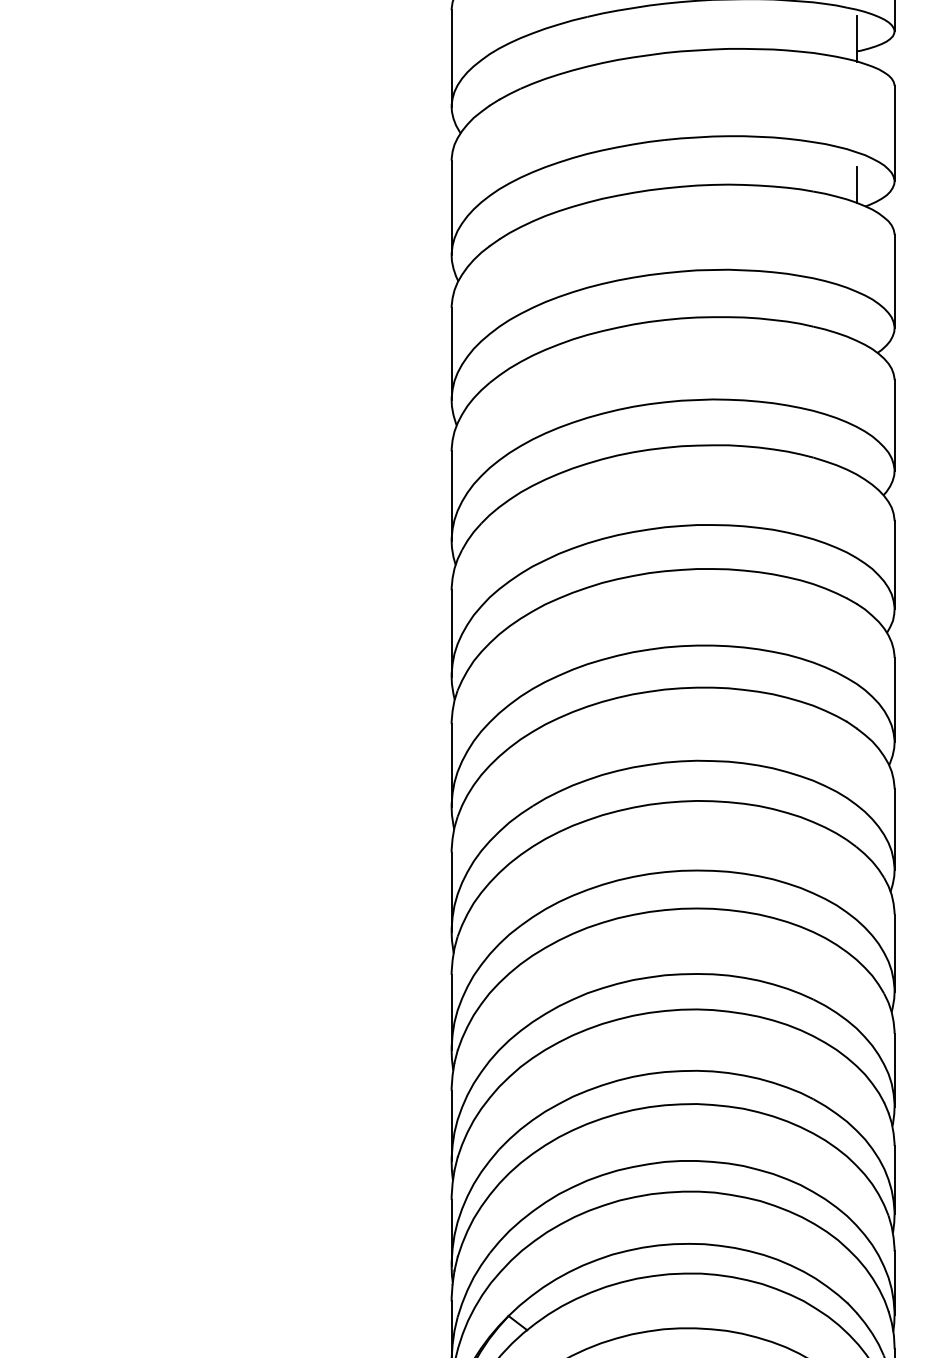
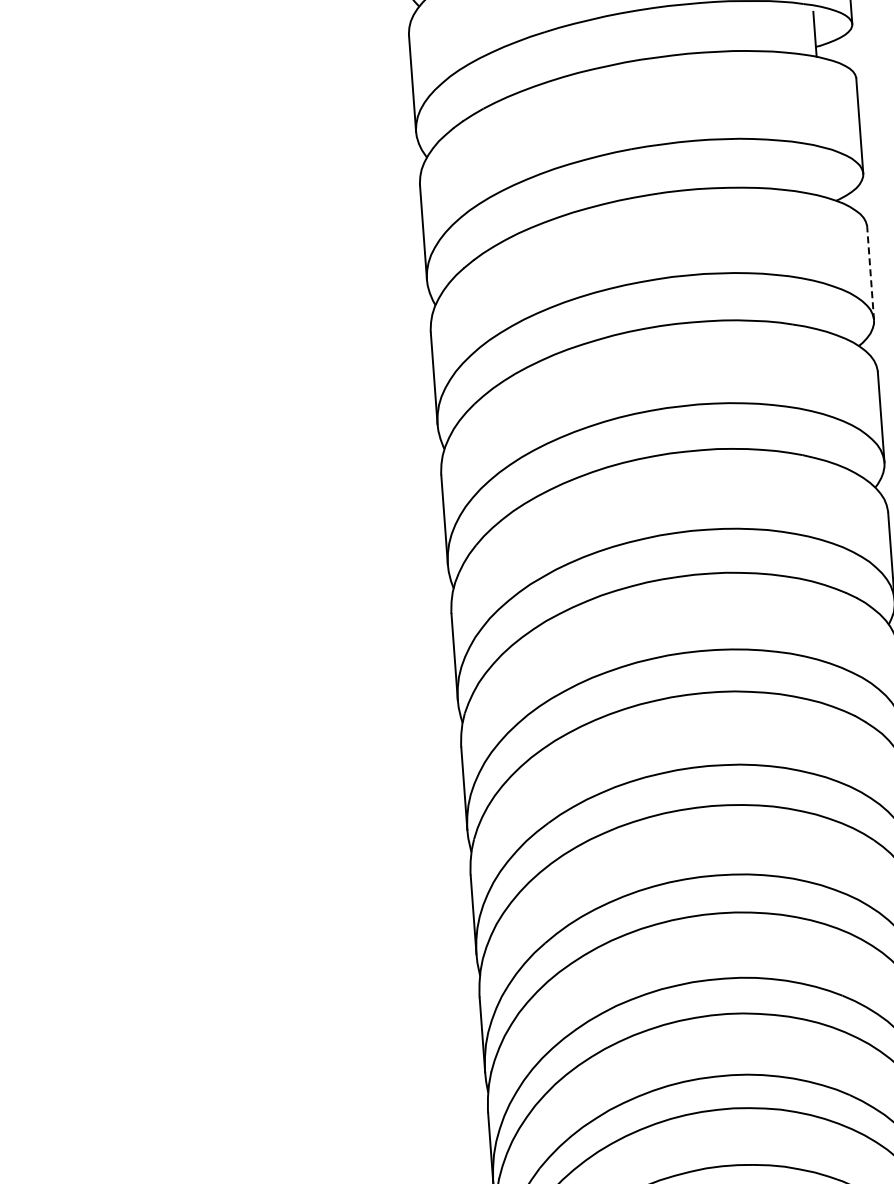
line: (856, 184) -> (825, 179), removed
line: (894, 281) -> (870, 273), solid -> dashed

